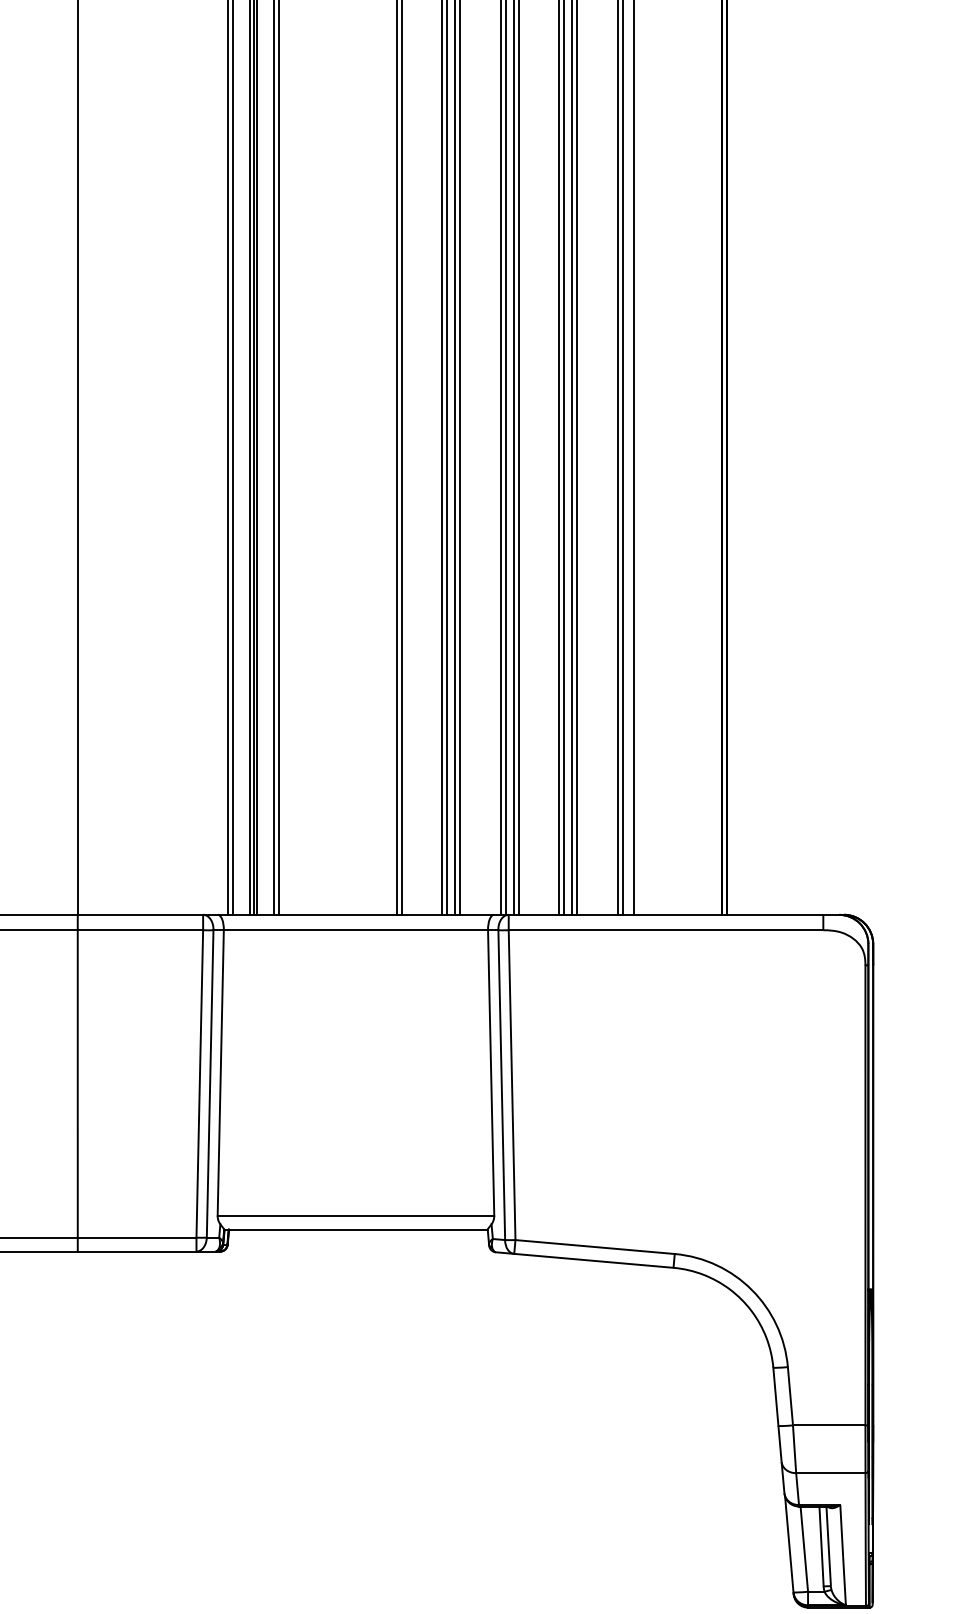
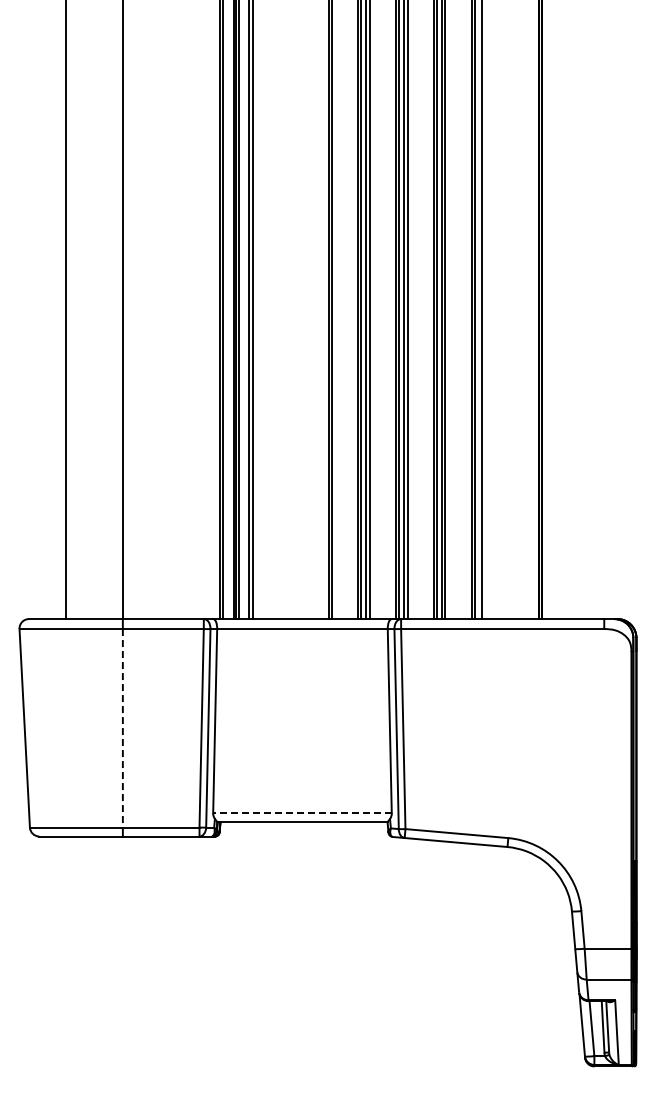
line: (77, 1084) -> (122, 728), solid -> dashed
line: (354, 1215) -> (301, 813), solid -> dashed

